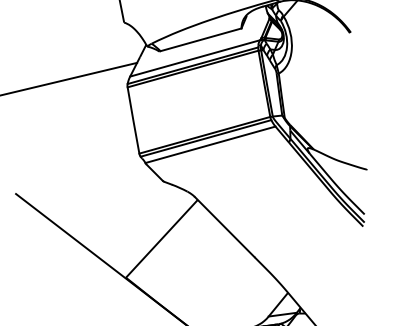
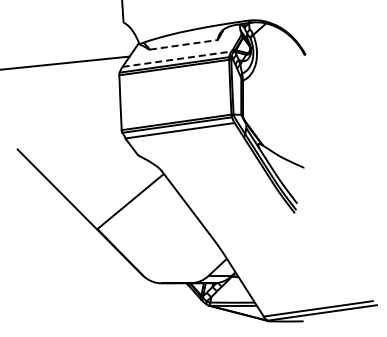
line: (201, 39) -> (184, 44), solid -> dashed
line: (195, 58) -> (177, 59), solid -> dashed

